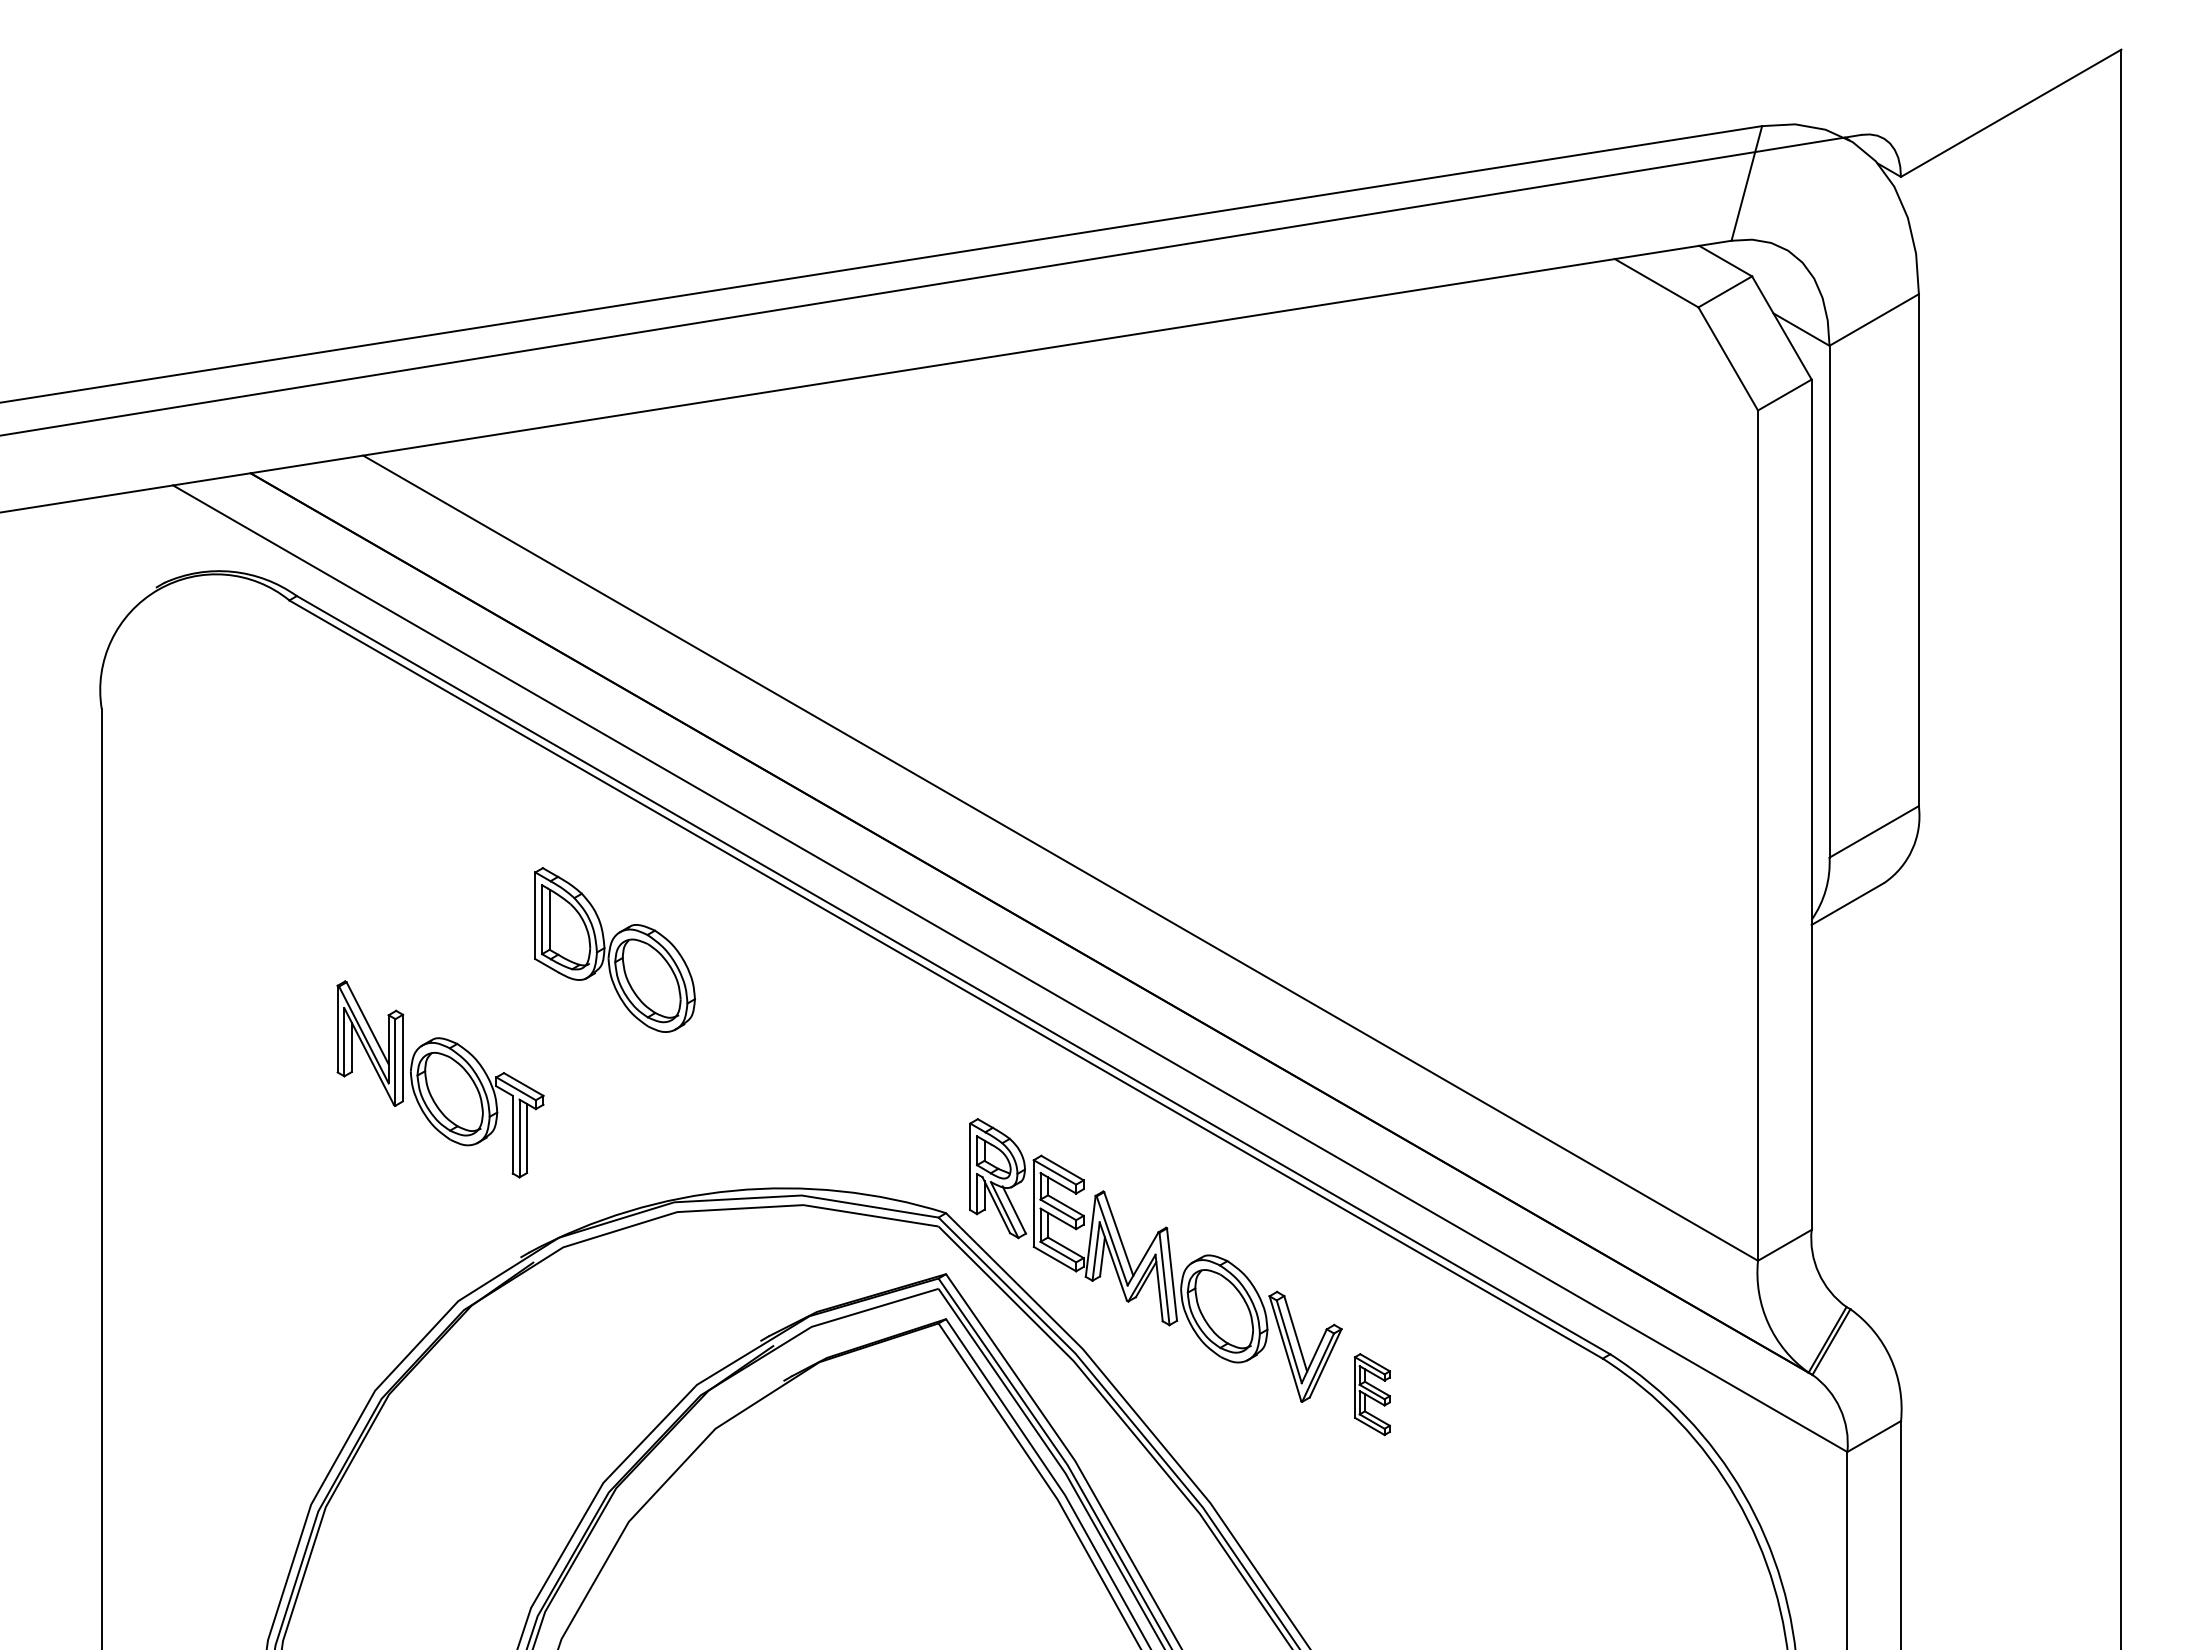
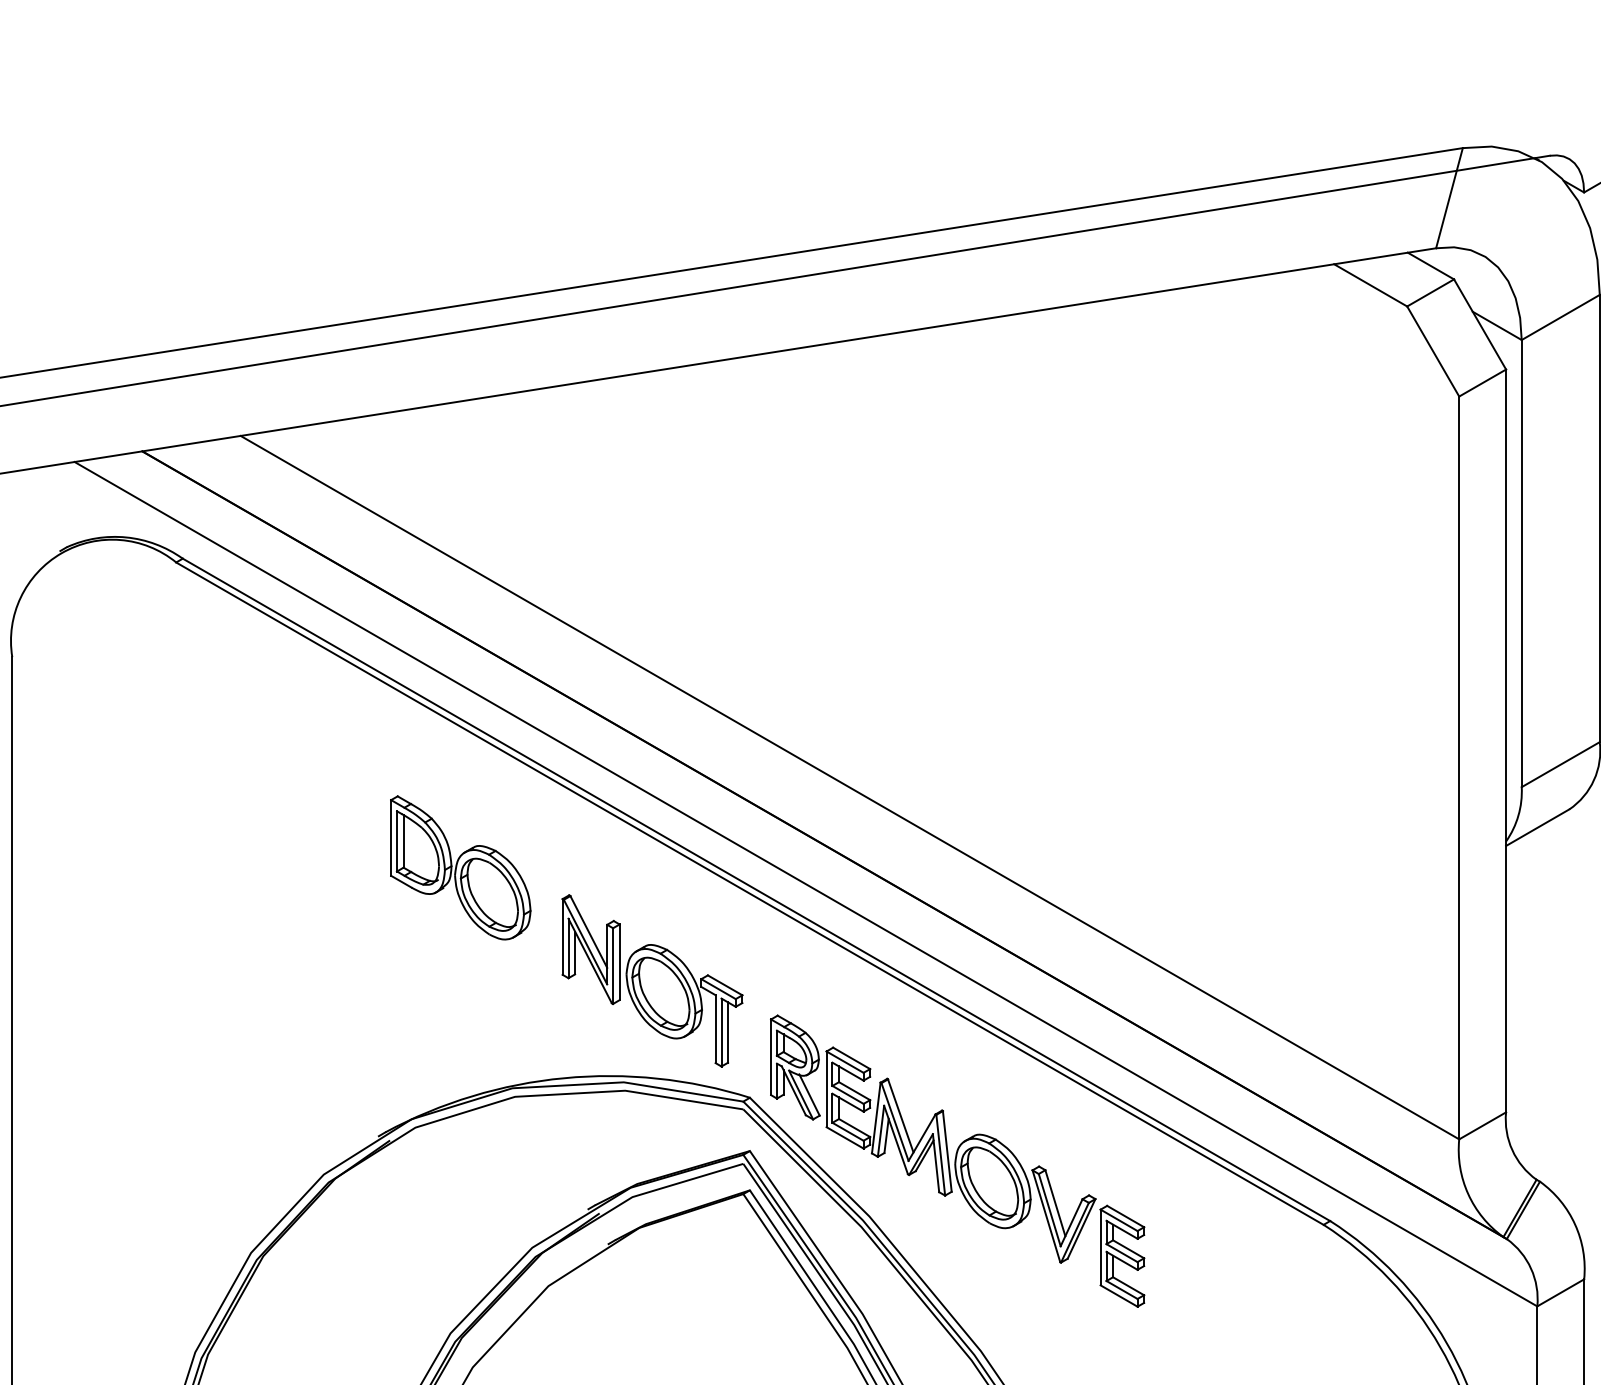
part: (440, 1079) -> (652, 980), moved
part: (1372, 1394) -> (1122, 1256), size x1.43

